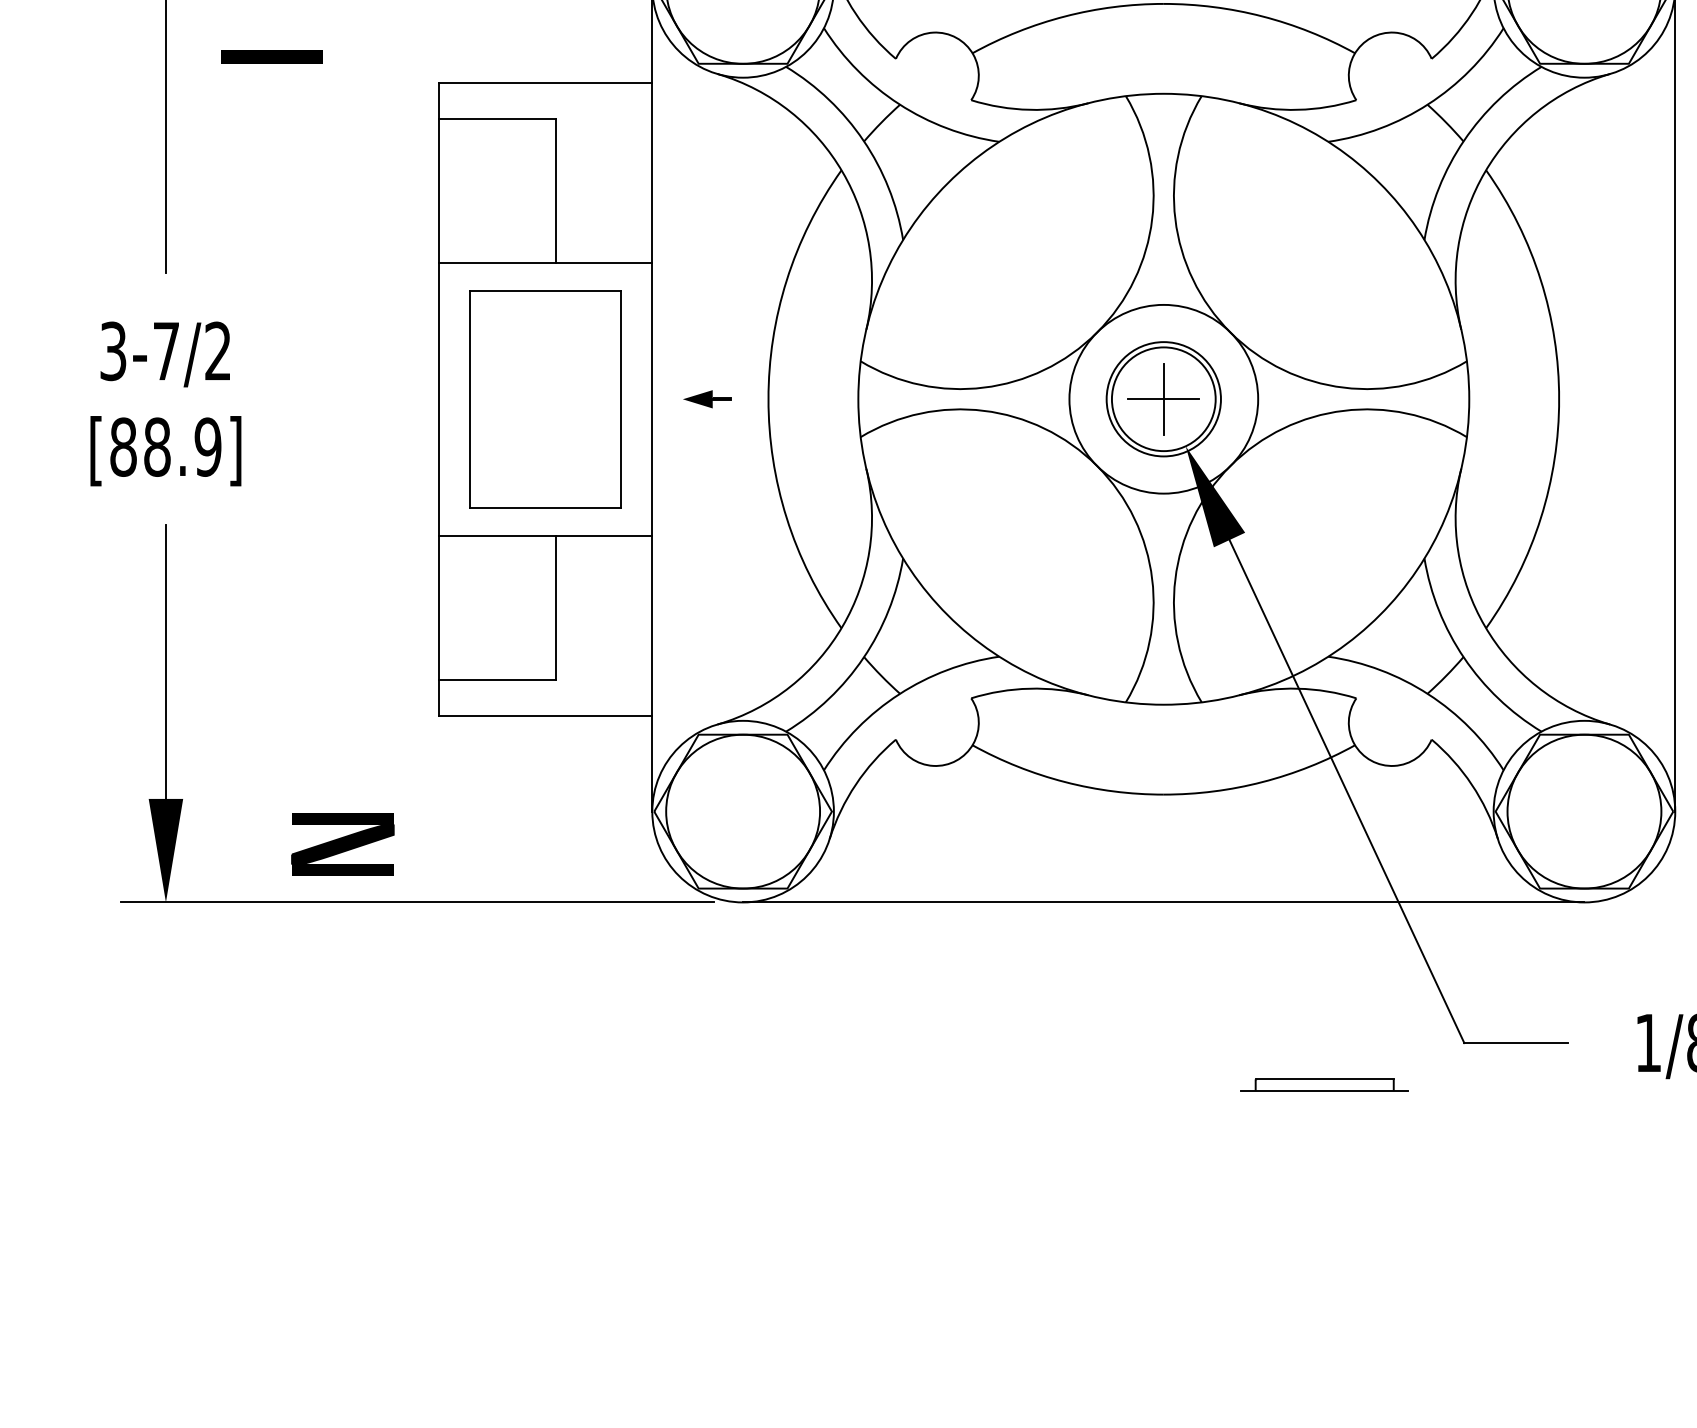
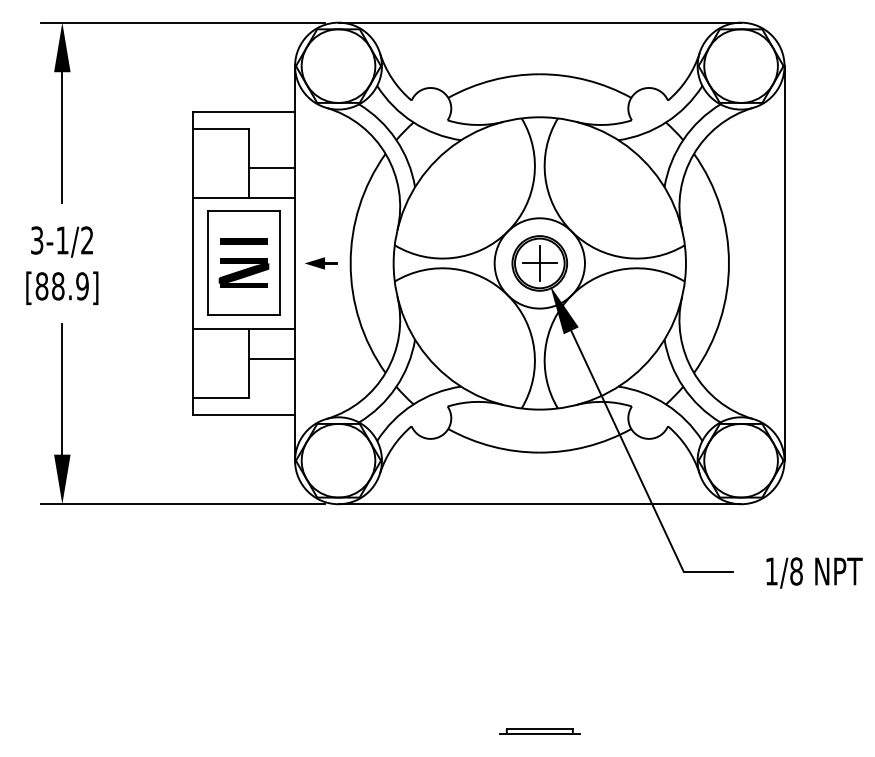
part: (270, 56) -> (243, 241), moved
line: (605, 198) -> (272, 167), added
text: (166, 351) -> (62, 240), 3-7/2 -> 3-1/2
part: (707, 399) -> (321, 263), size x1.43
line: (605, 599) -> (272, 359), added
part: (341, 842) -> (243, 272), moved
part: (1324, 1084) -> (539, 731), moved

